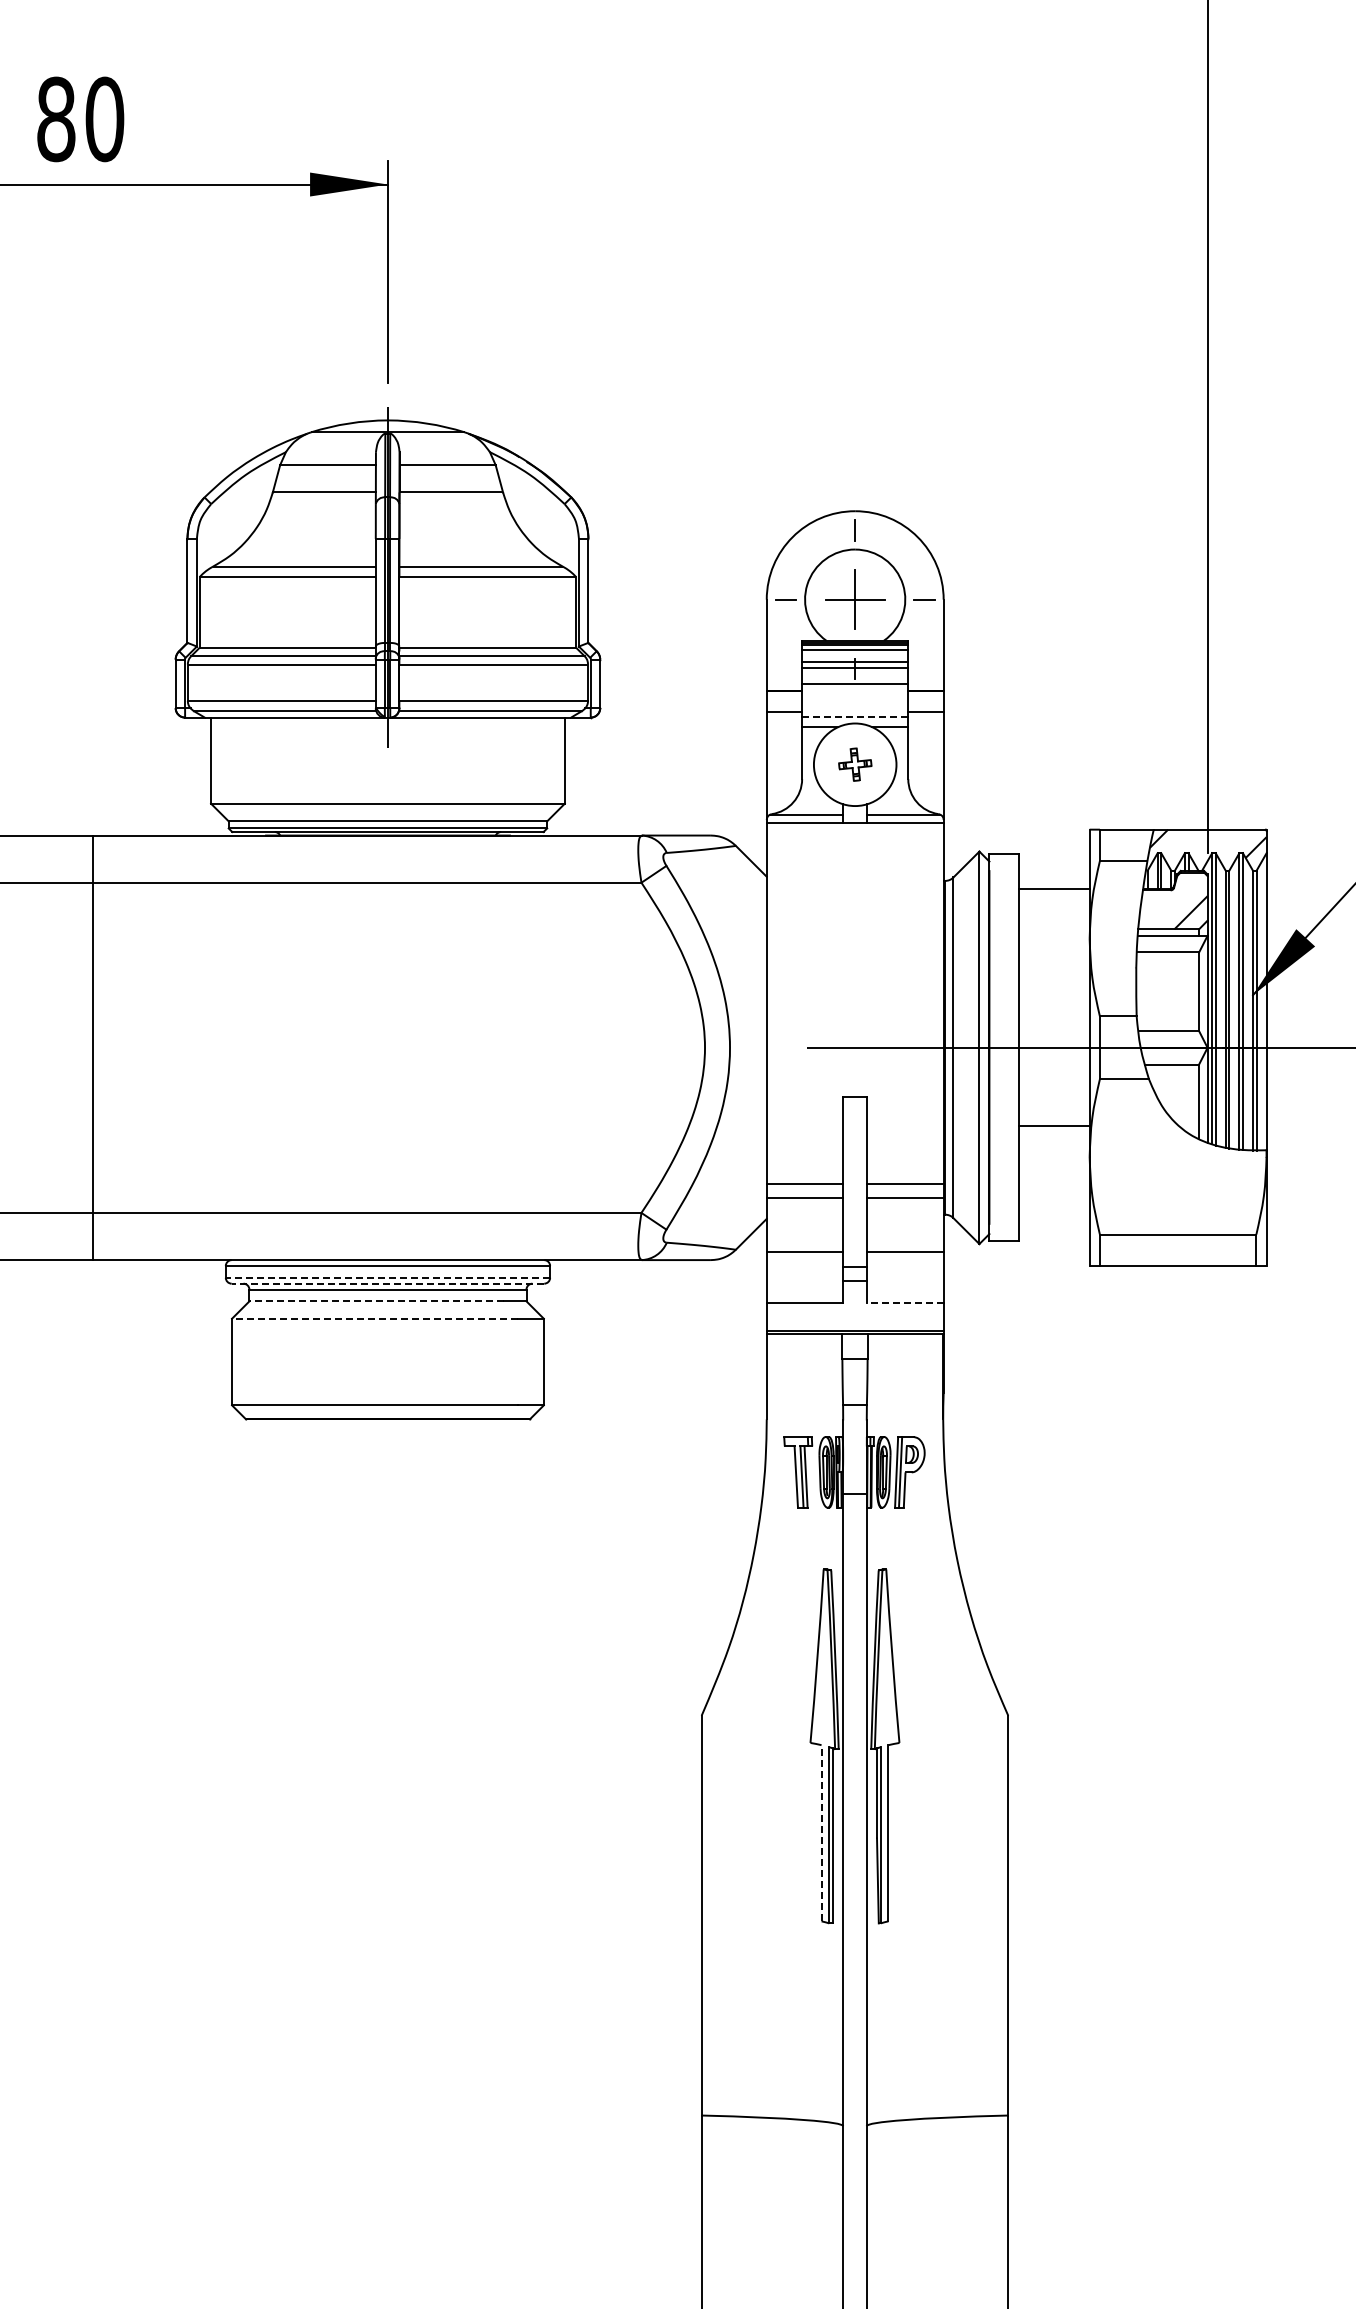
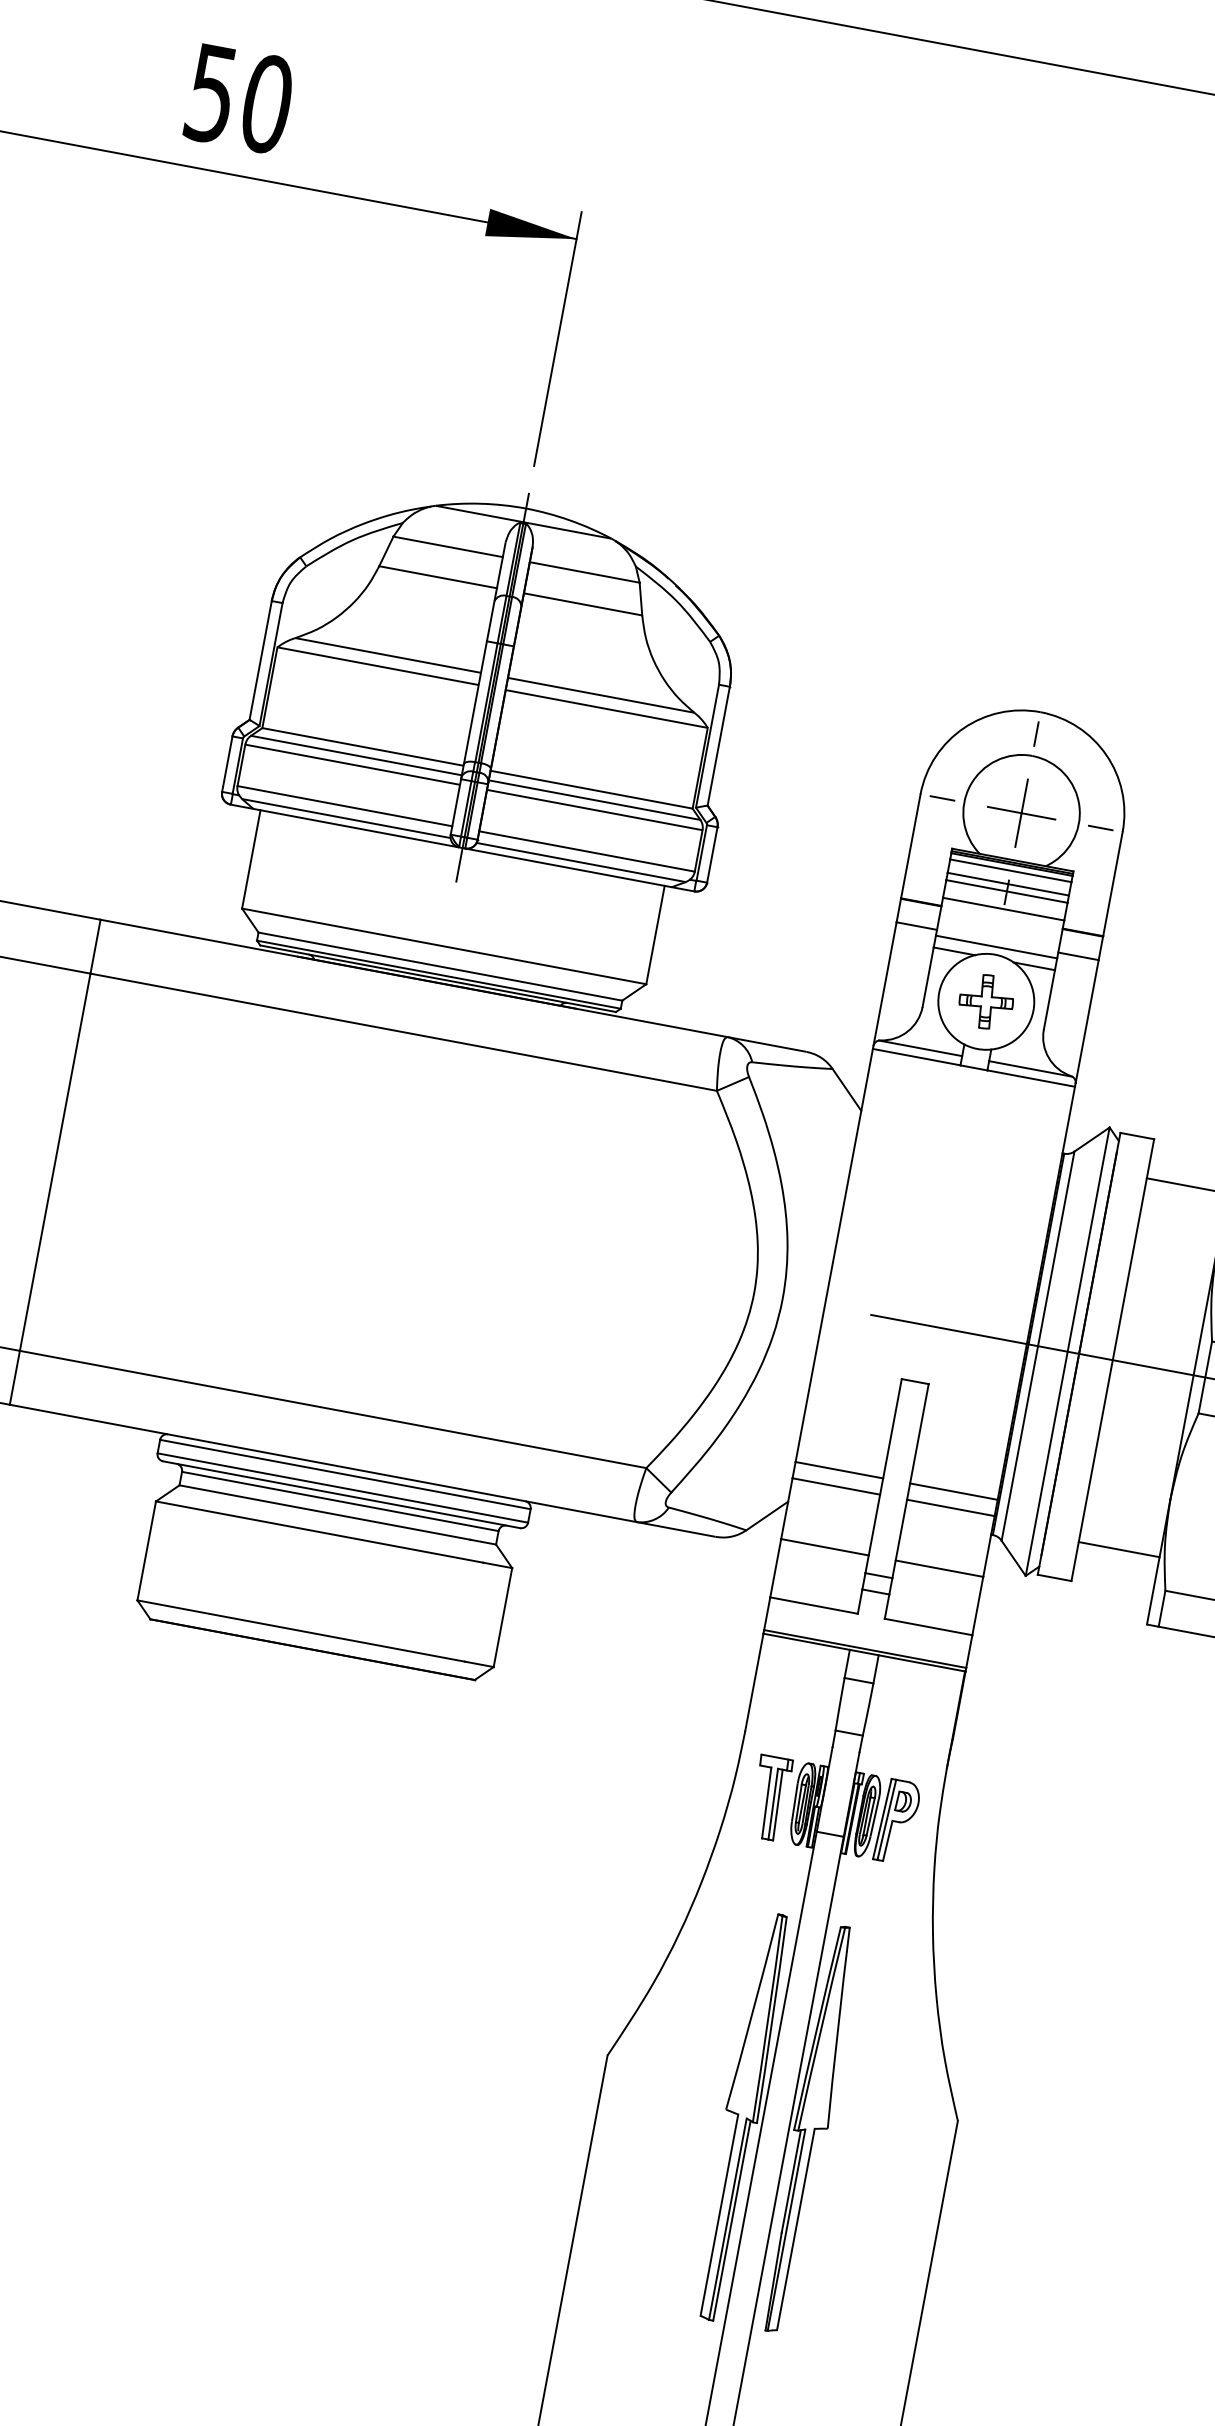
text: (56, 119) -> (211, 93), 80 -> 50
line: (854, 716) -> (995, 946), dashed -> solid
part: (855, 764) -> (986, 1001), size x1.43
line: (1053, 1126) -> (1118, 1549), moved
line: (387, 1277) -> (342, 1487), dashed -> solid
line: (387, 1283) -> (341, 1494), dashed -> solid
line: (376, 1301) -> (324, 1512), dashed -> solid
line: (904, 1302) -> (927, 1626), dashed -> solid
line: (374, 1318) -> (318, 1531), dashed -> solid
line: (821, 1832) -> (719, 2214), dashed -> solid

